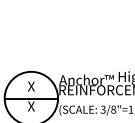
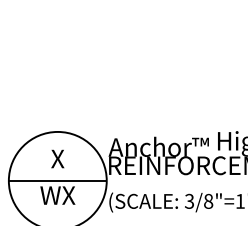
text: (31, 106) -> (57, 195), X -> WX

